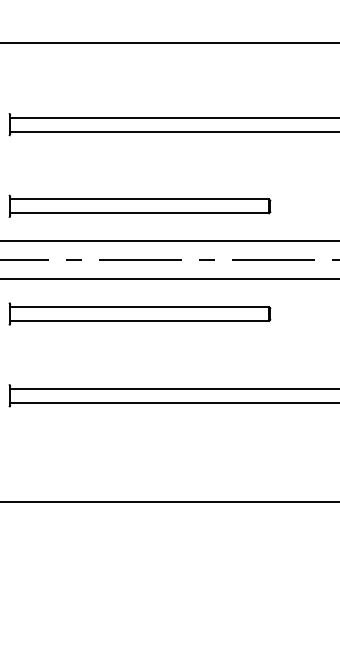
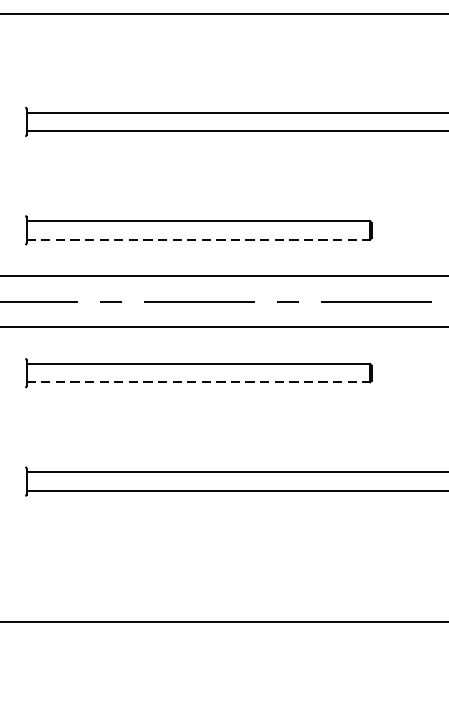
line: (140, 213) -> (199, 239), solid -> dashed
line: (140, 320) -> (199, 381), solid -> dashed

